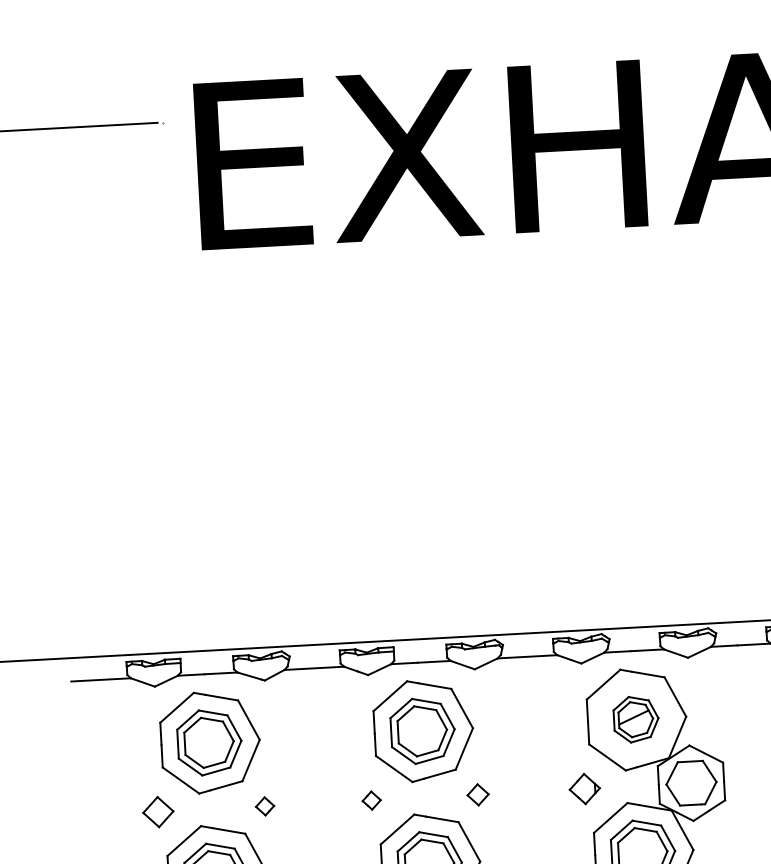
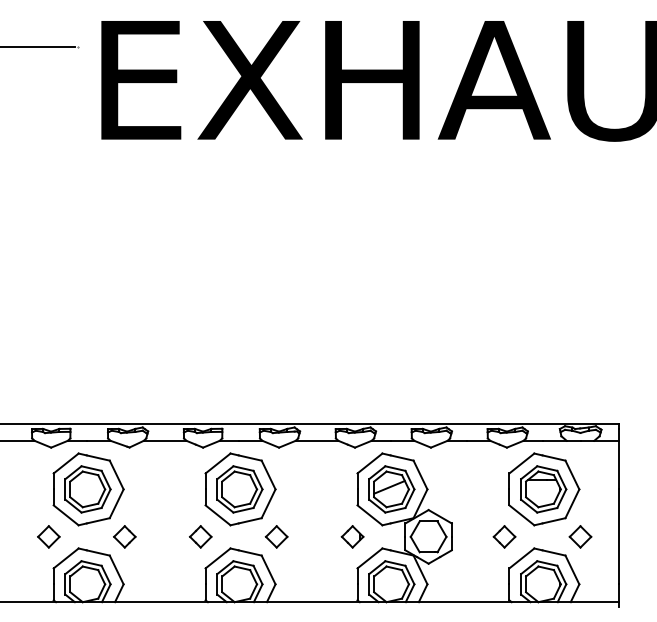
part: (635, 719) -> (391, 489), size x1.43
part: (477, 794) -> (276, 536), size x1.43
part: (371, 800) -> (200, 536), size x1.67
part: (264, 805) -> (124, 536), size x1.67

